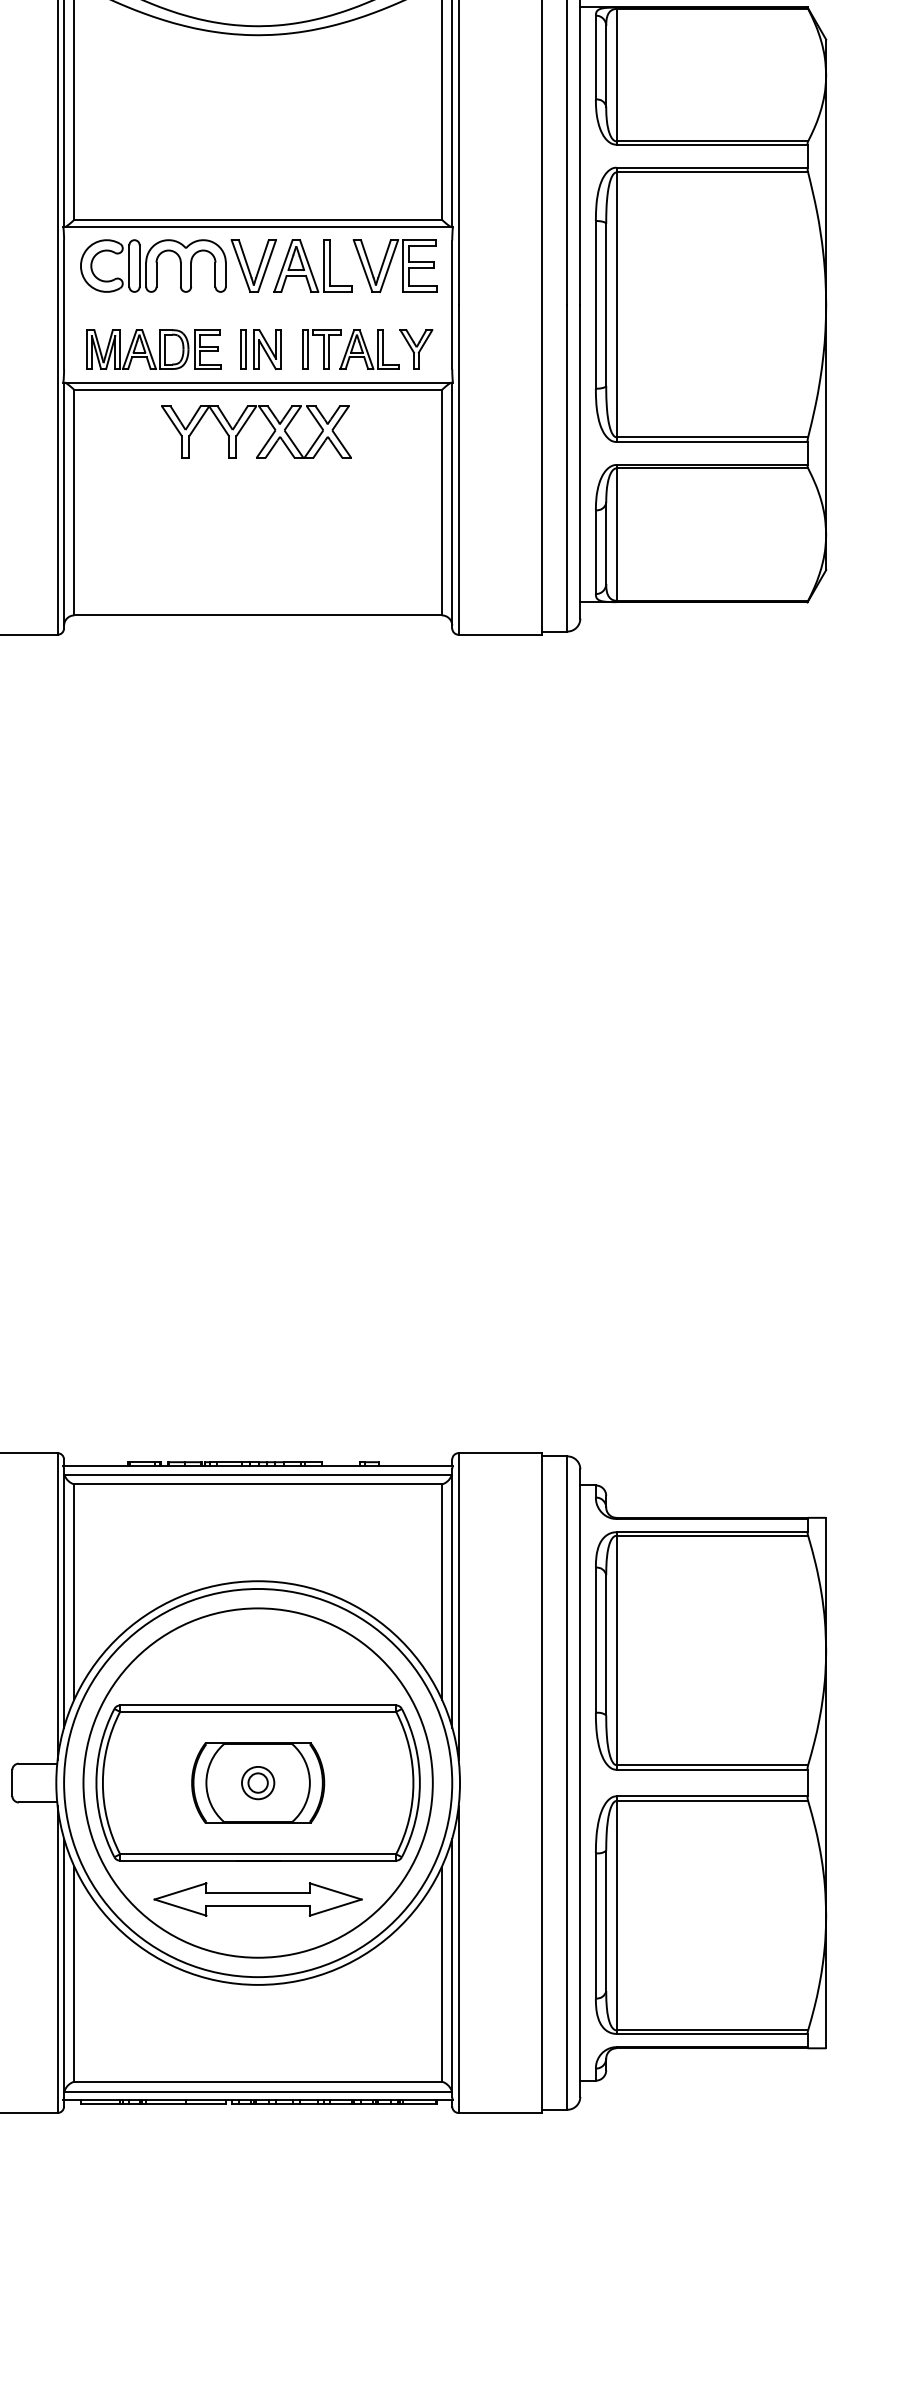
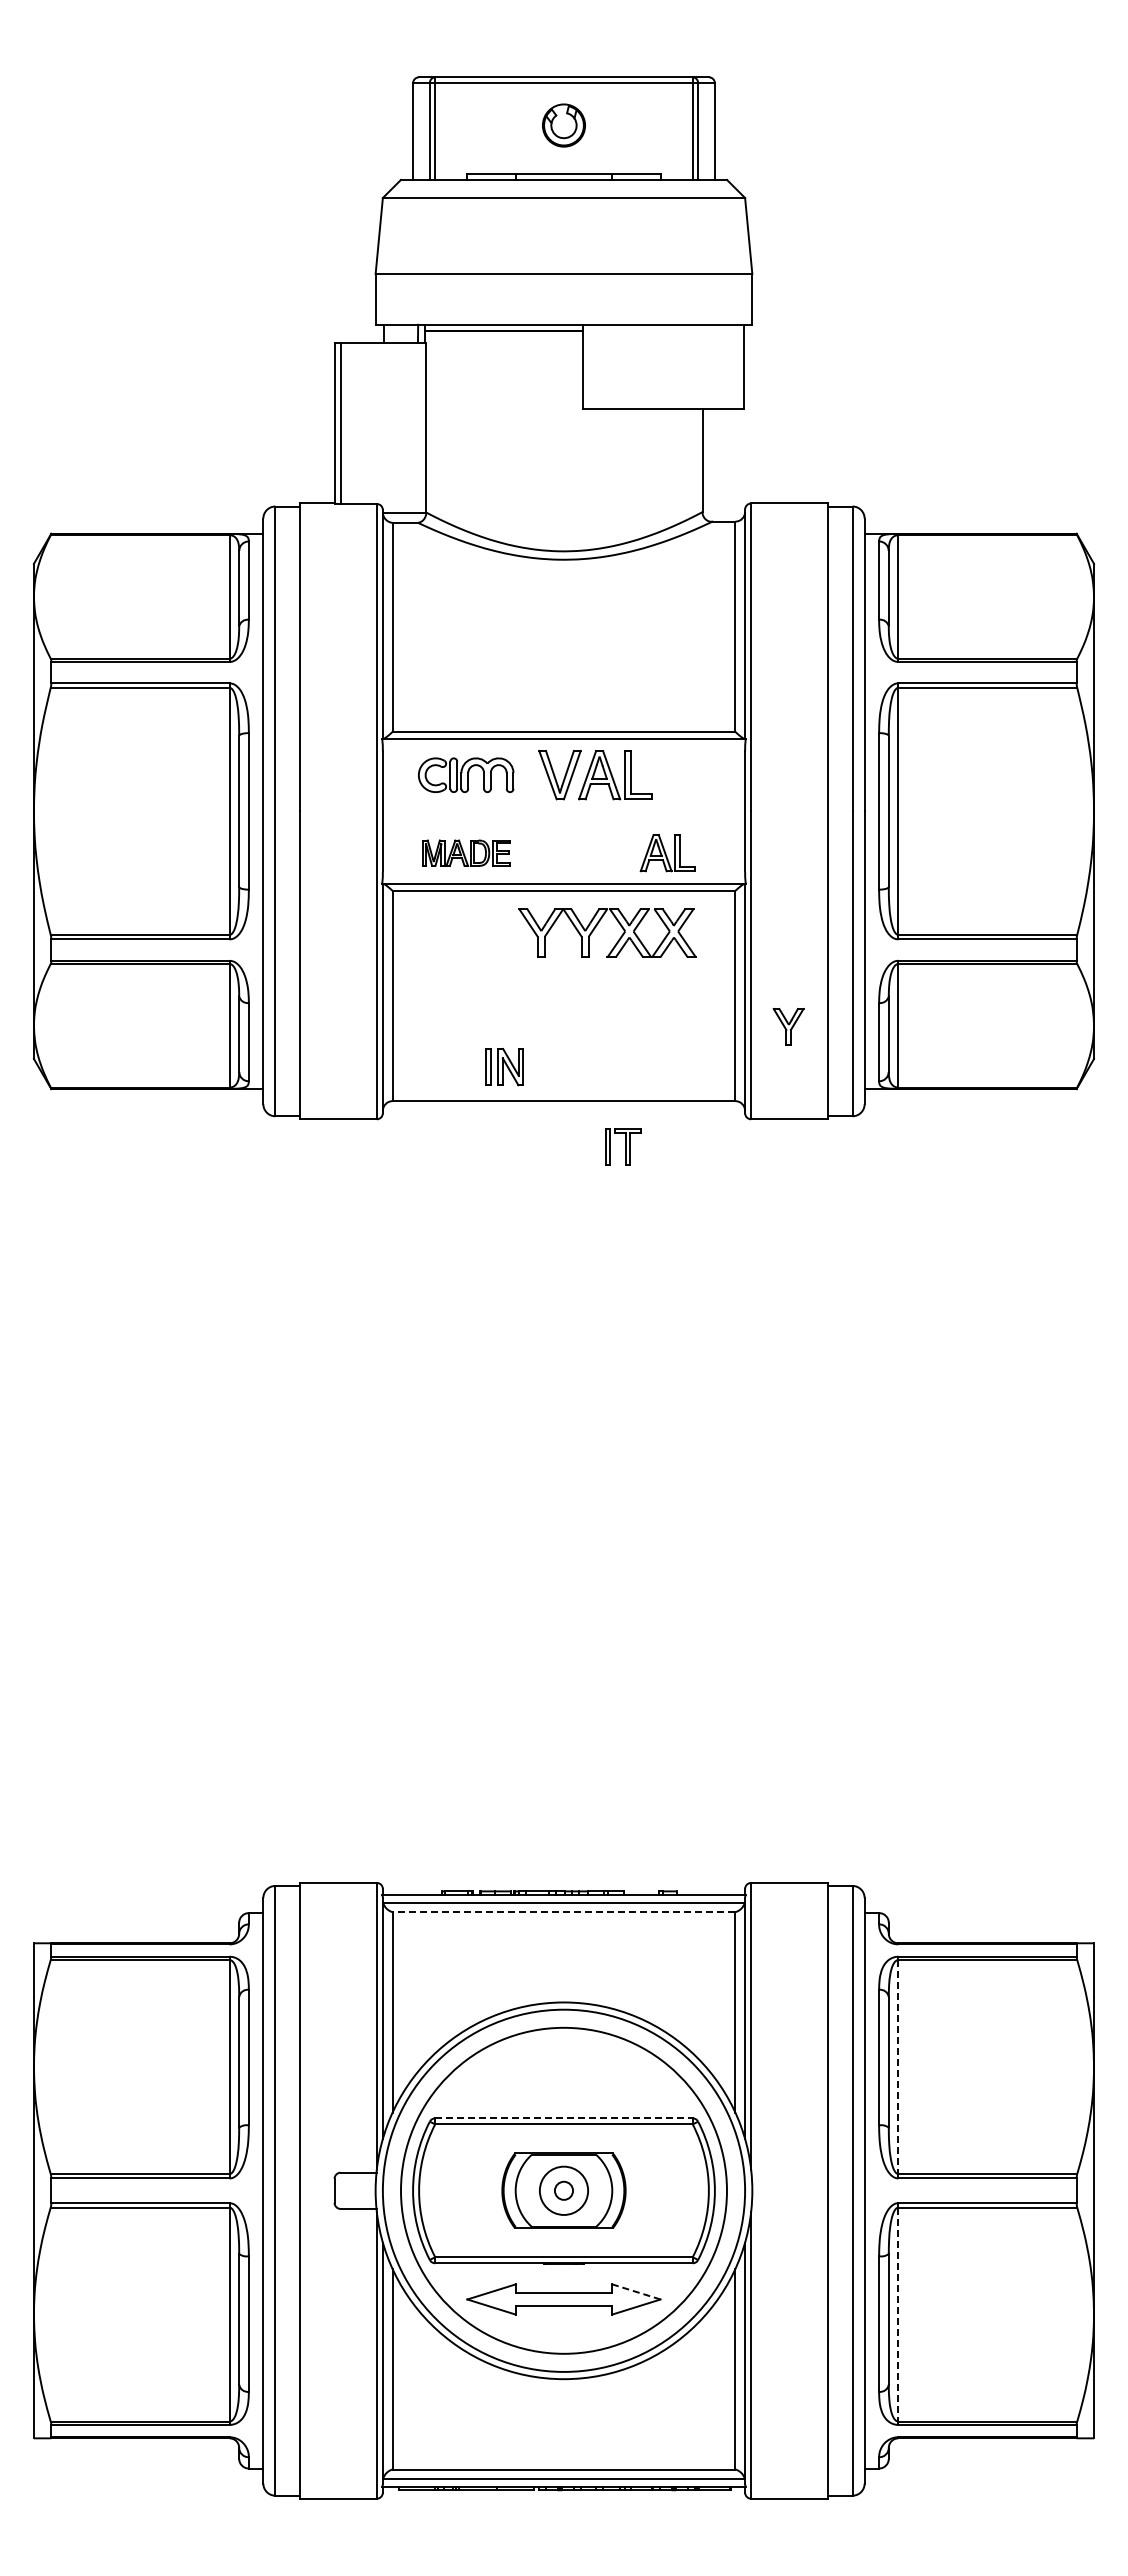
part: (152, 266) -> (465, 775), size x0.7
part: (394, 266) -> (691, 775), removed
part: (321, 348) -> (623, 1146), moved
part: (416, 348) -> (788, 1026), moved
part: (153, 349) -> (466, 853), size x0.7
part: (260, 349) -> (504, 1067), moved
part: (246, 422) -> (598, 924), moved
line: (257, 1484) -> (563, 1912), solid -> dashed
line: (616, 1650) -> (898, 2067), solid -> dashed
line: (258, 1705) -> (564, 2118), solid -> dashed
circle: (257, 1782) -> (563, 2190), size x1.6
line: (334, 1890) -> (635, 2291), solid -> dashed
line: (616, 1916) -> (898, 2315), solid -> dashed

